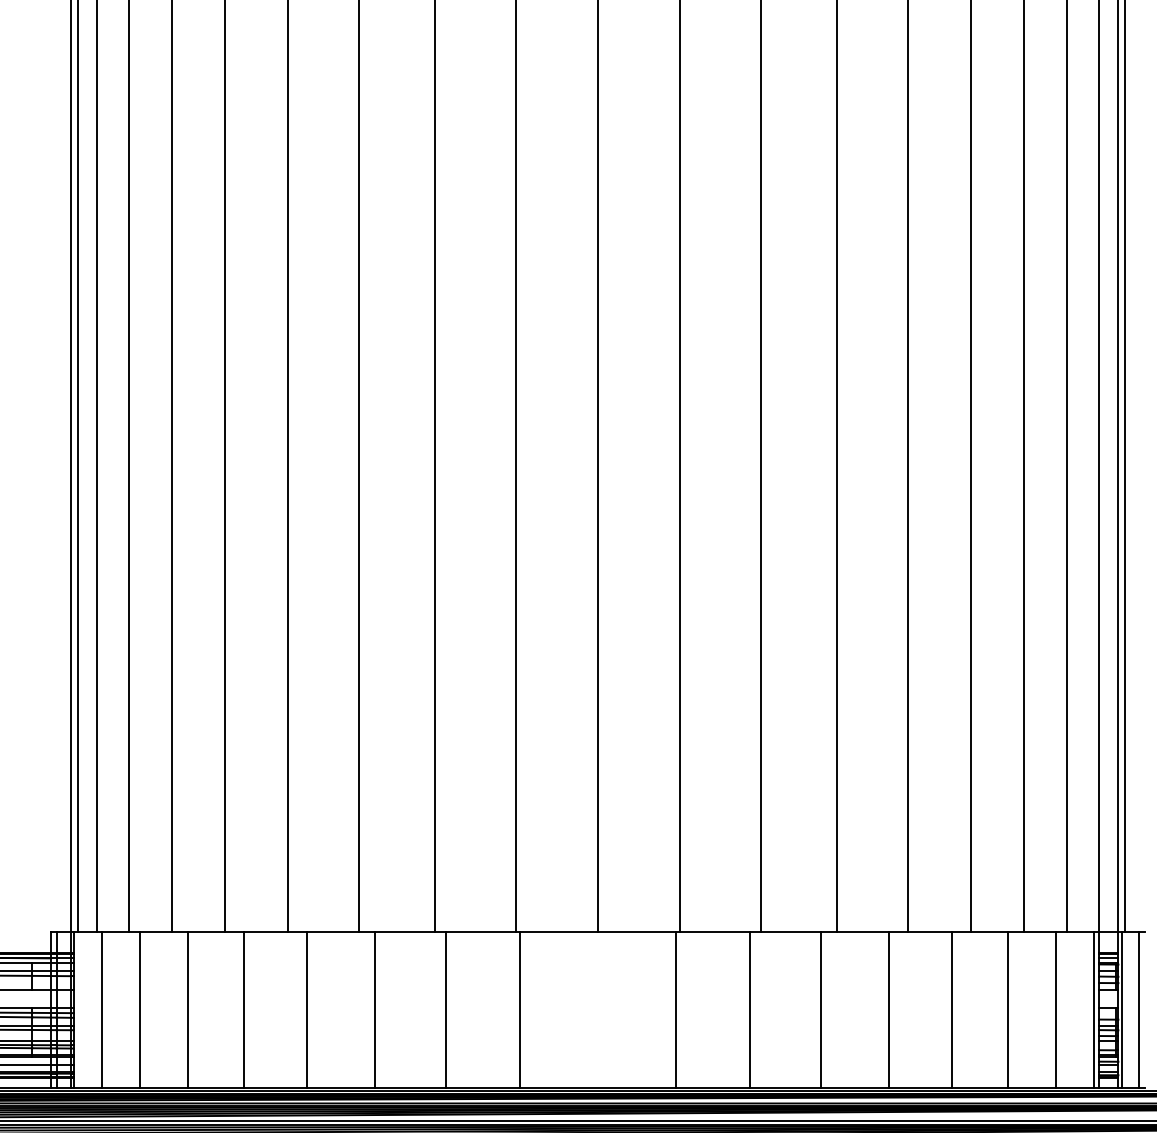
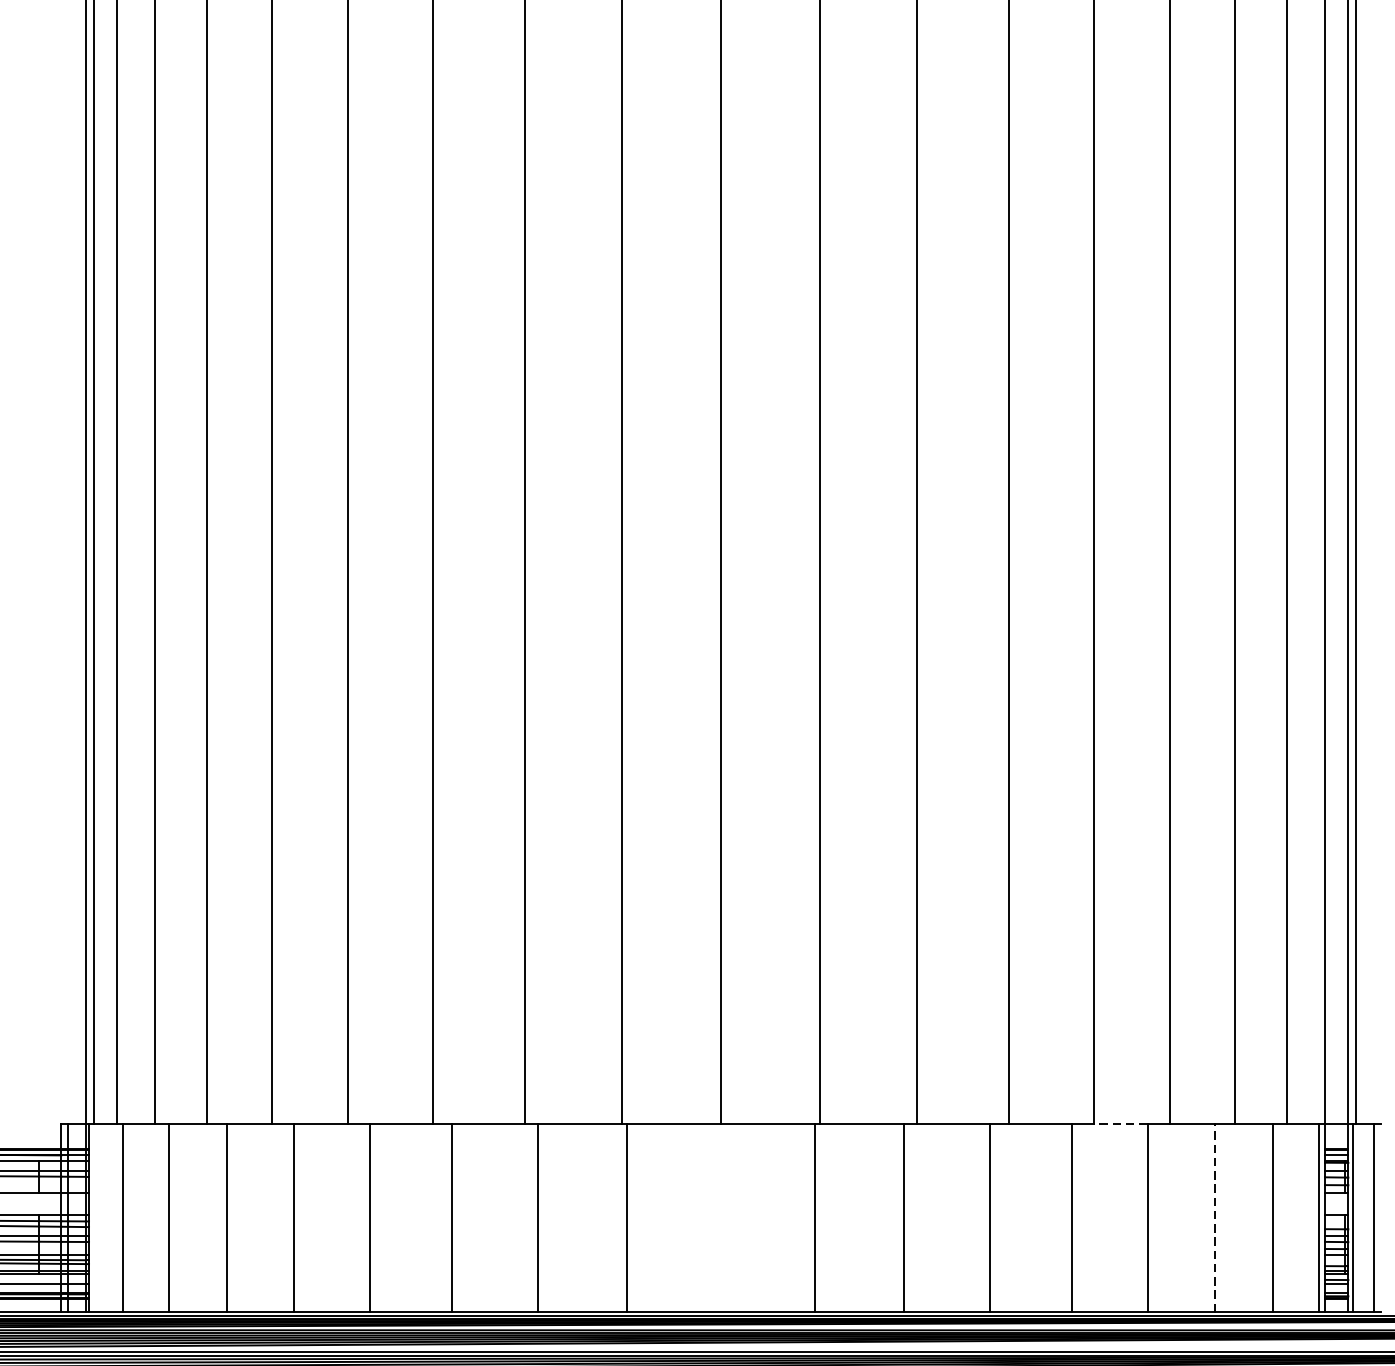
line: (929, 932) -> (1120, 1124), solid -> dashed
line: (1007, 1009) -> (1214, 1217), solid -> dashed

